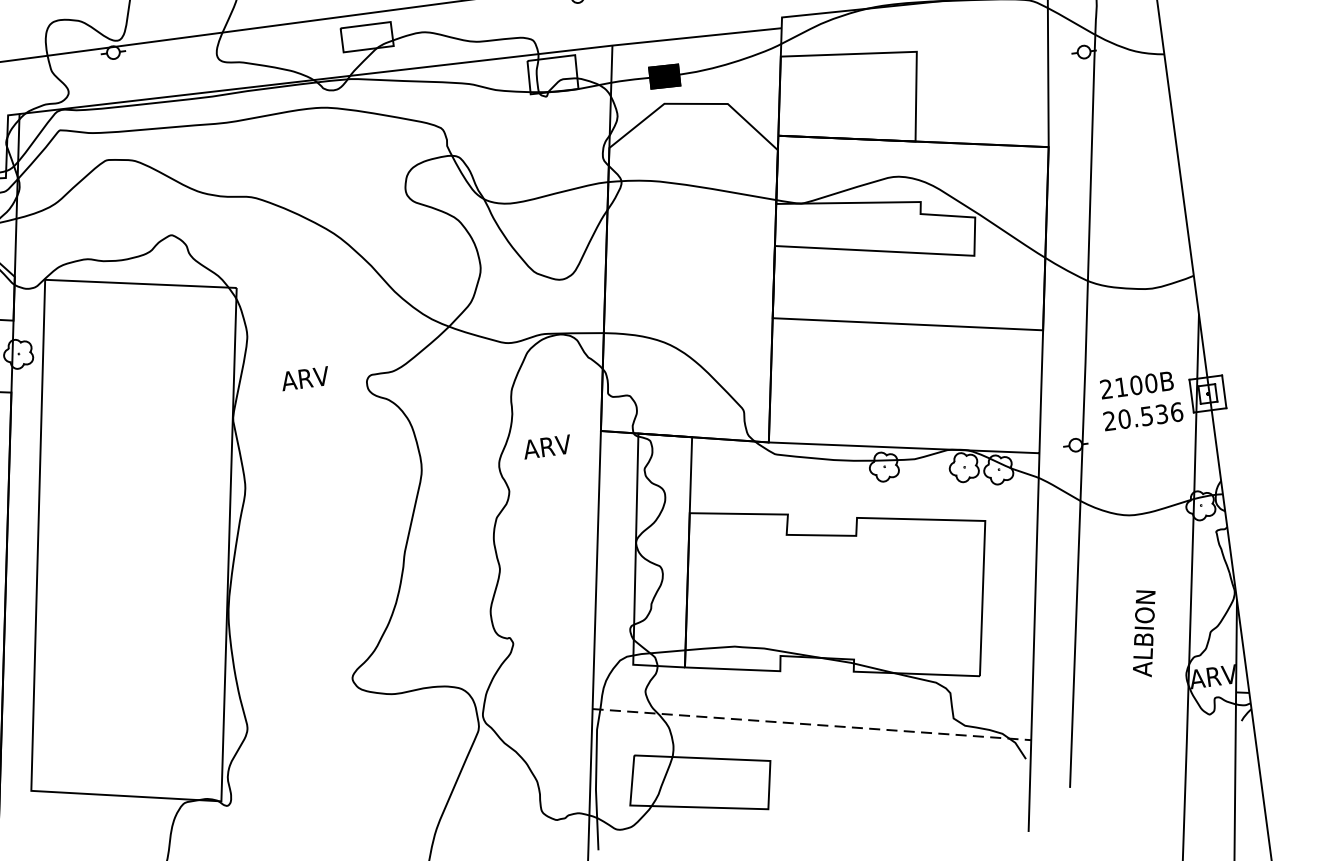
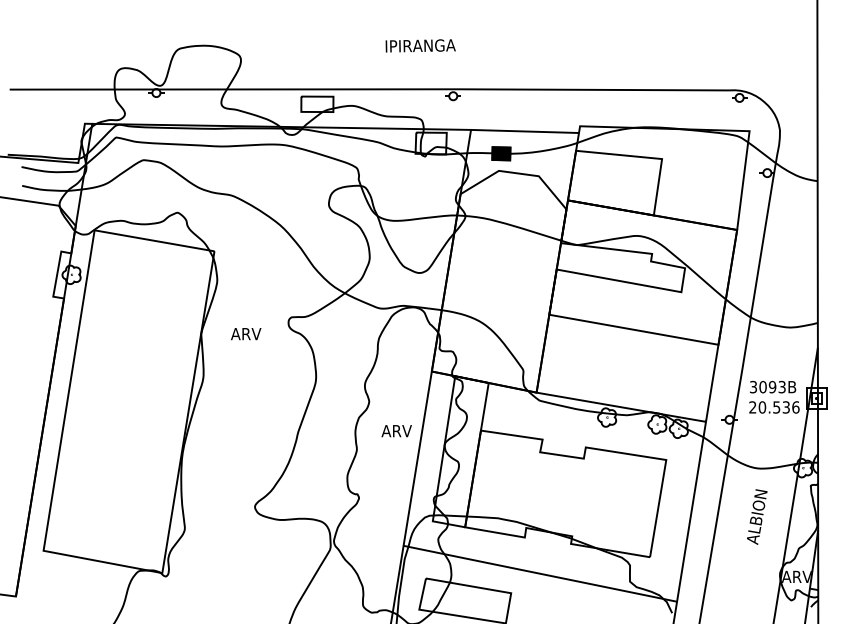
text: (305, 379) -> (246, 334), moved
text: (1128, 385) -> (767, 386), 2100B -> 3093B
text: (546, 447) -> (396, 431), moved
text: (1144, 632) -> (757, 516), moved
line: (812, 724) -> (540, 573), dashed -> solid

